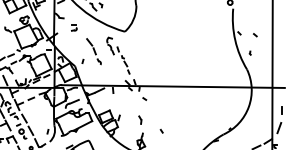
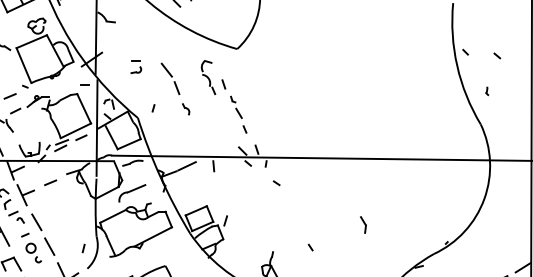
part: (74, 27) -> (136, 66), moved
part: (140, 119) -> (363, 224), moved

